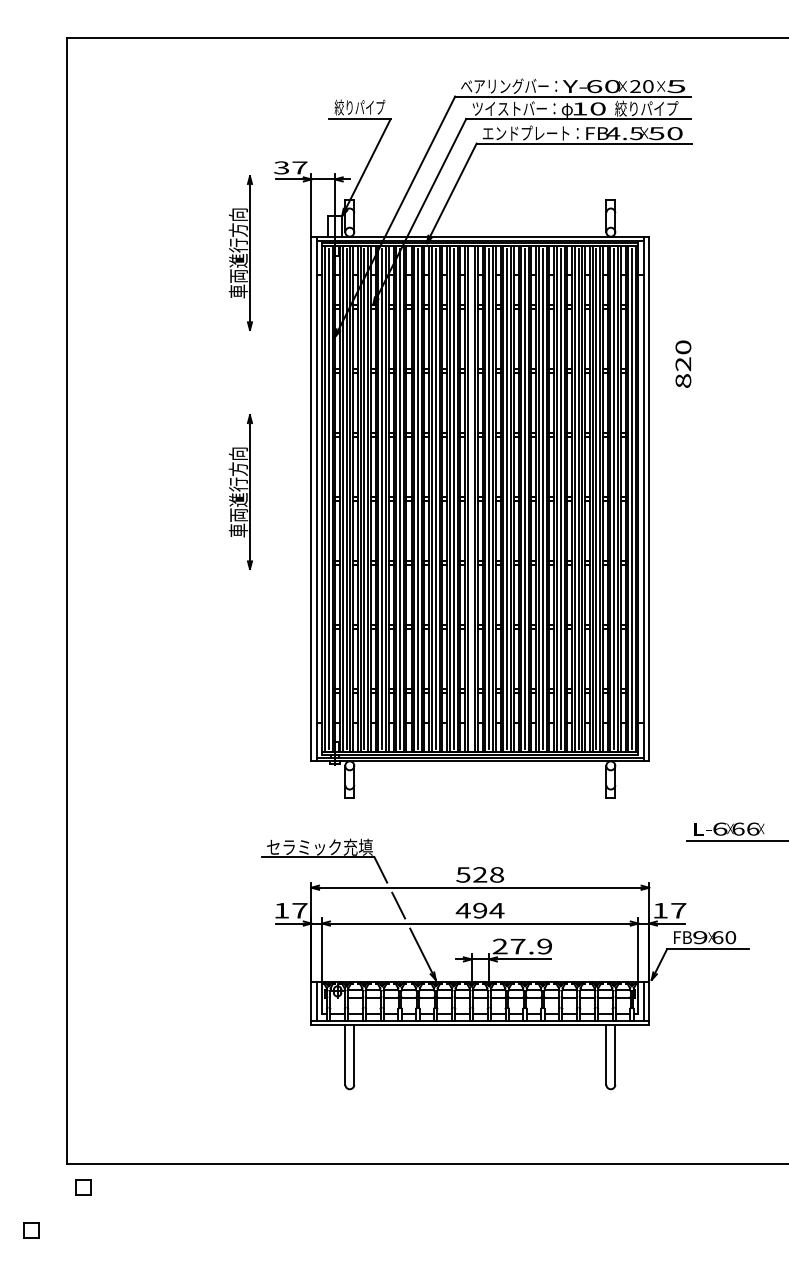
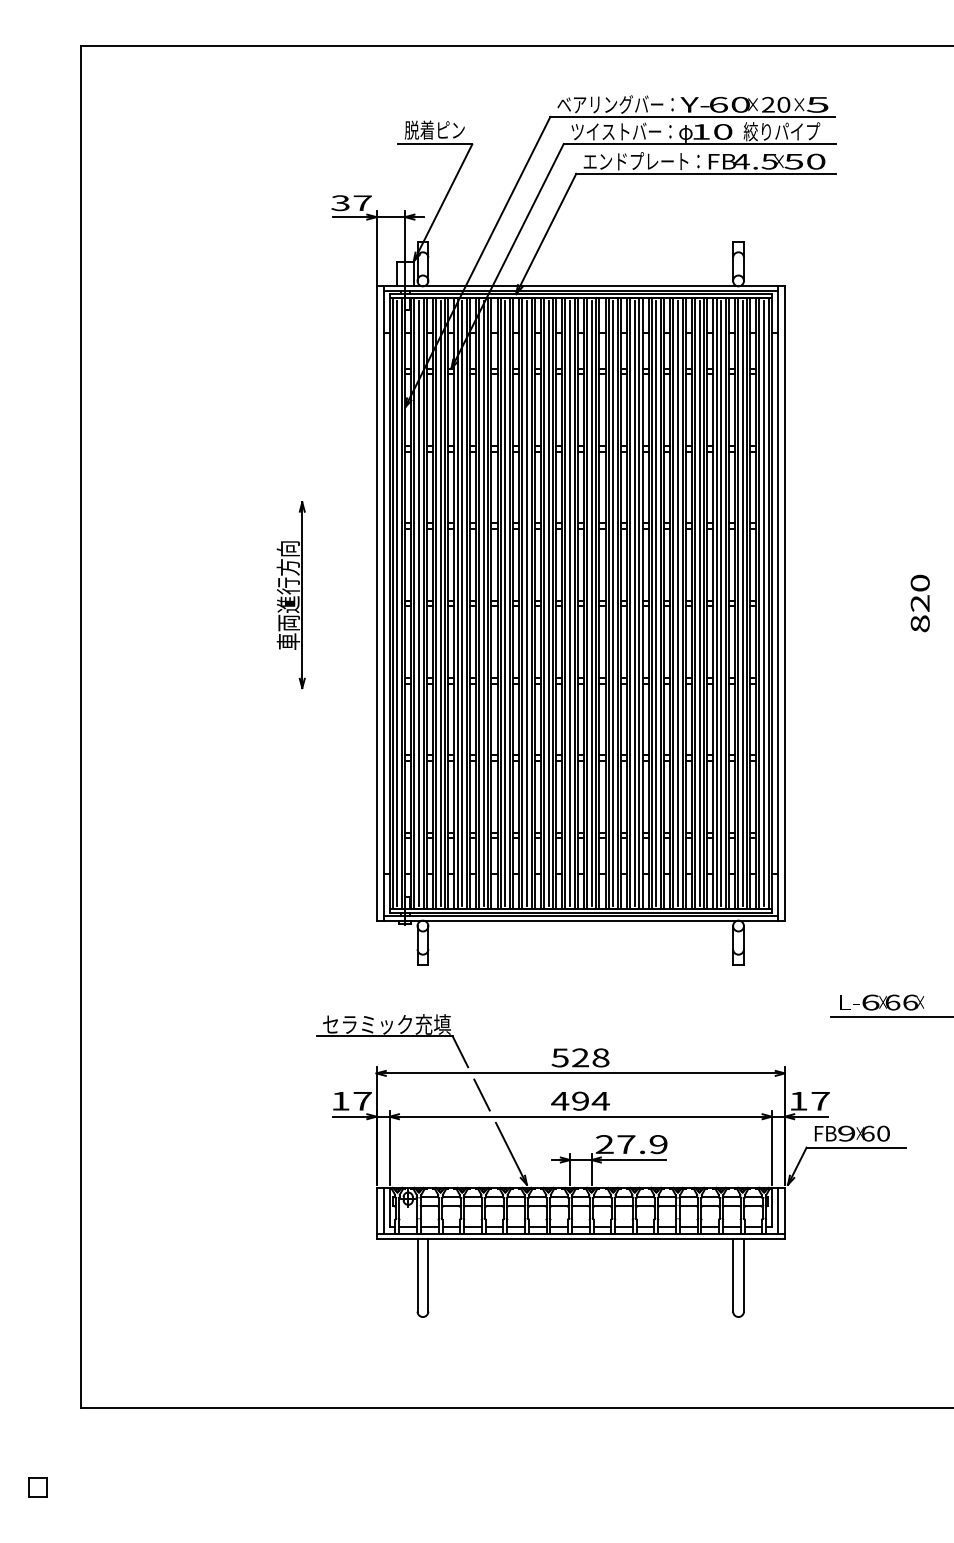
text: (359, 106) -> (434, 129), 絞りパイプ -> 脱着ピン
part: (240, 253) -> (290, 306), removed
text: (682, 364) -> (919, 603), moved
line: (471, 499) -> (570, 603), added
part: (83, 1187) -> (100, 1435), removed

